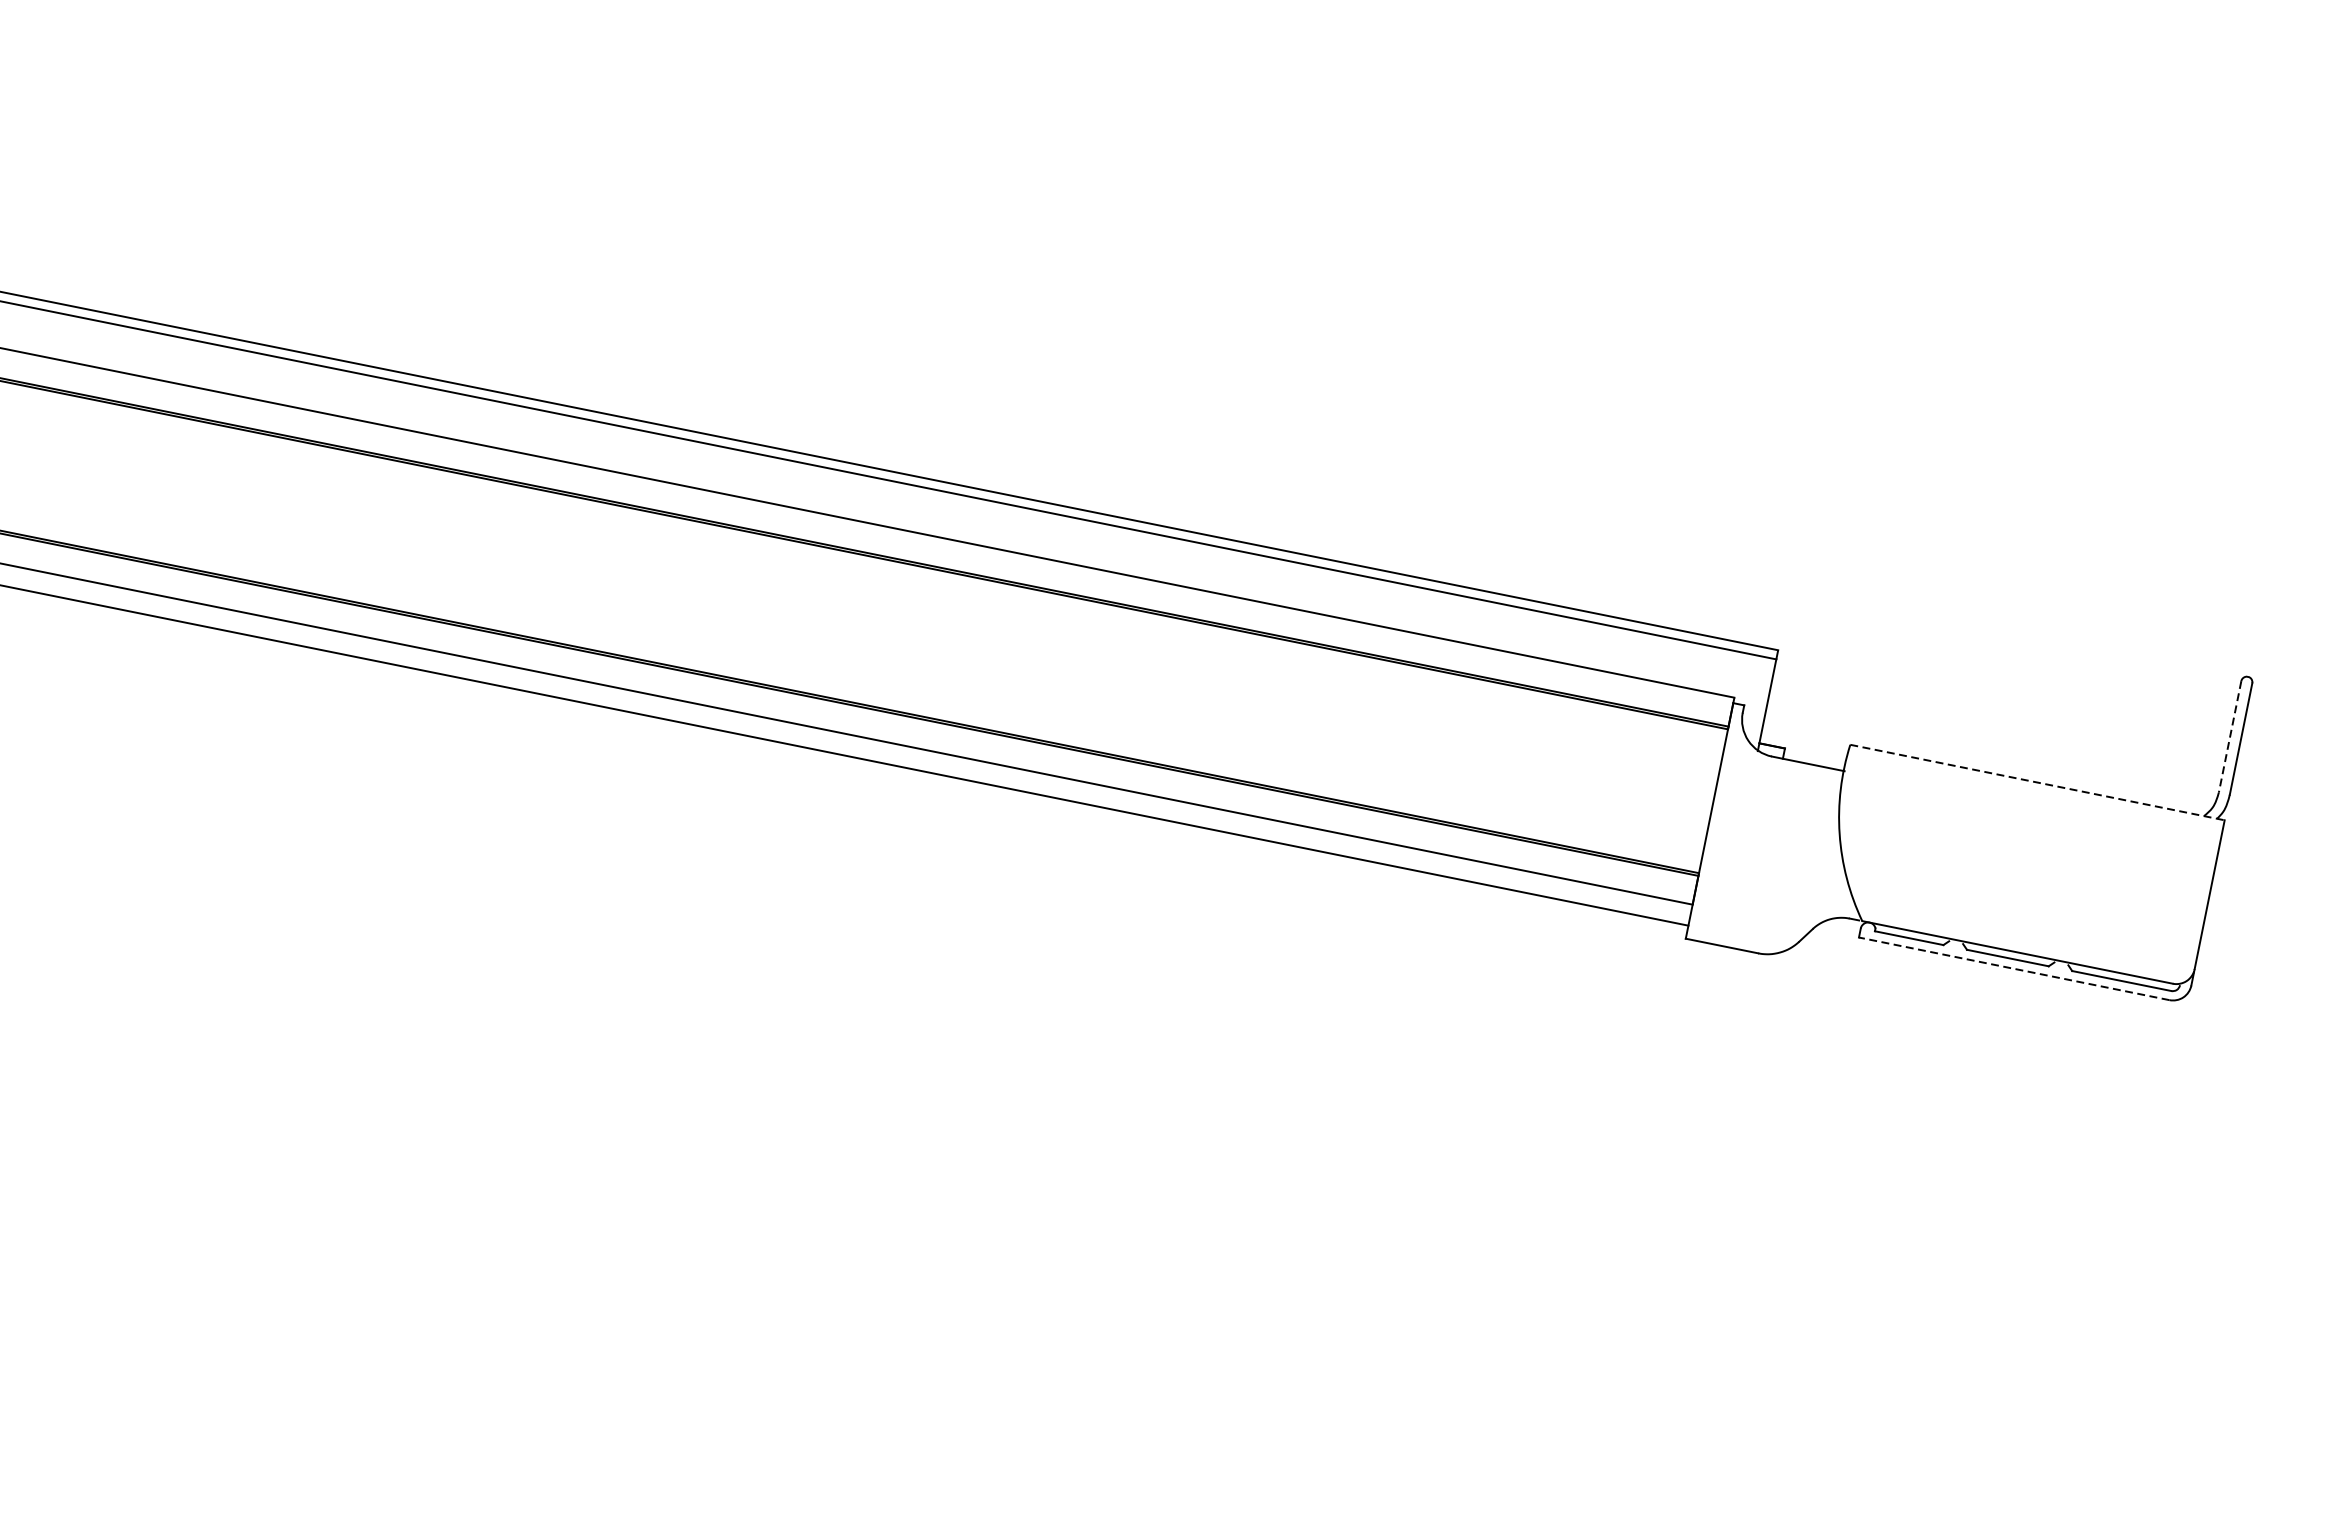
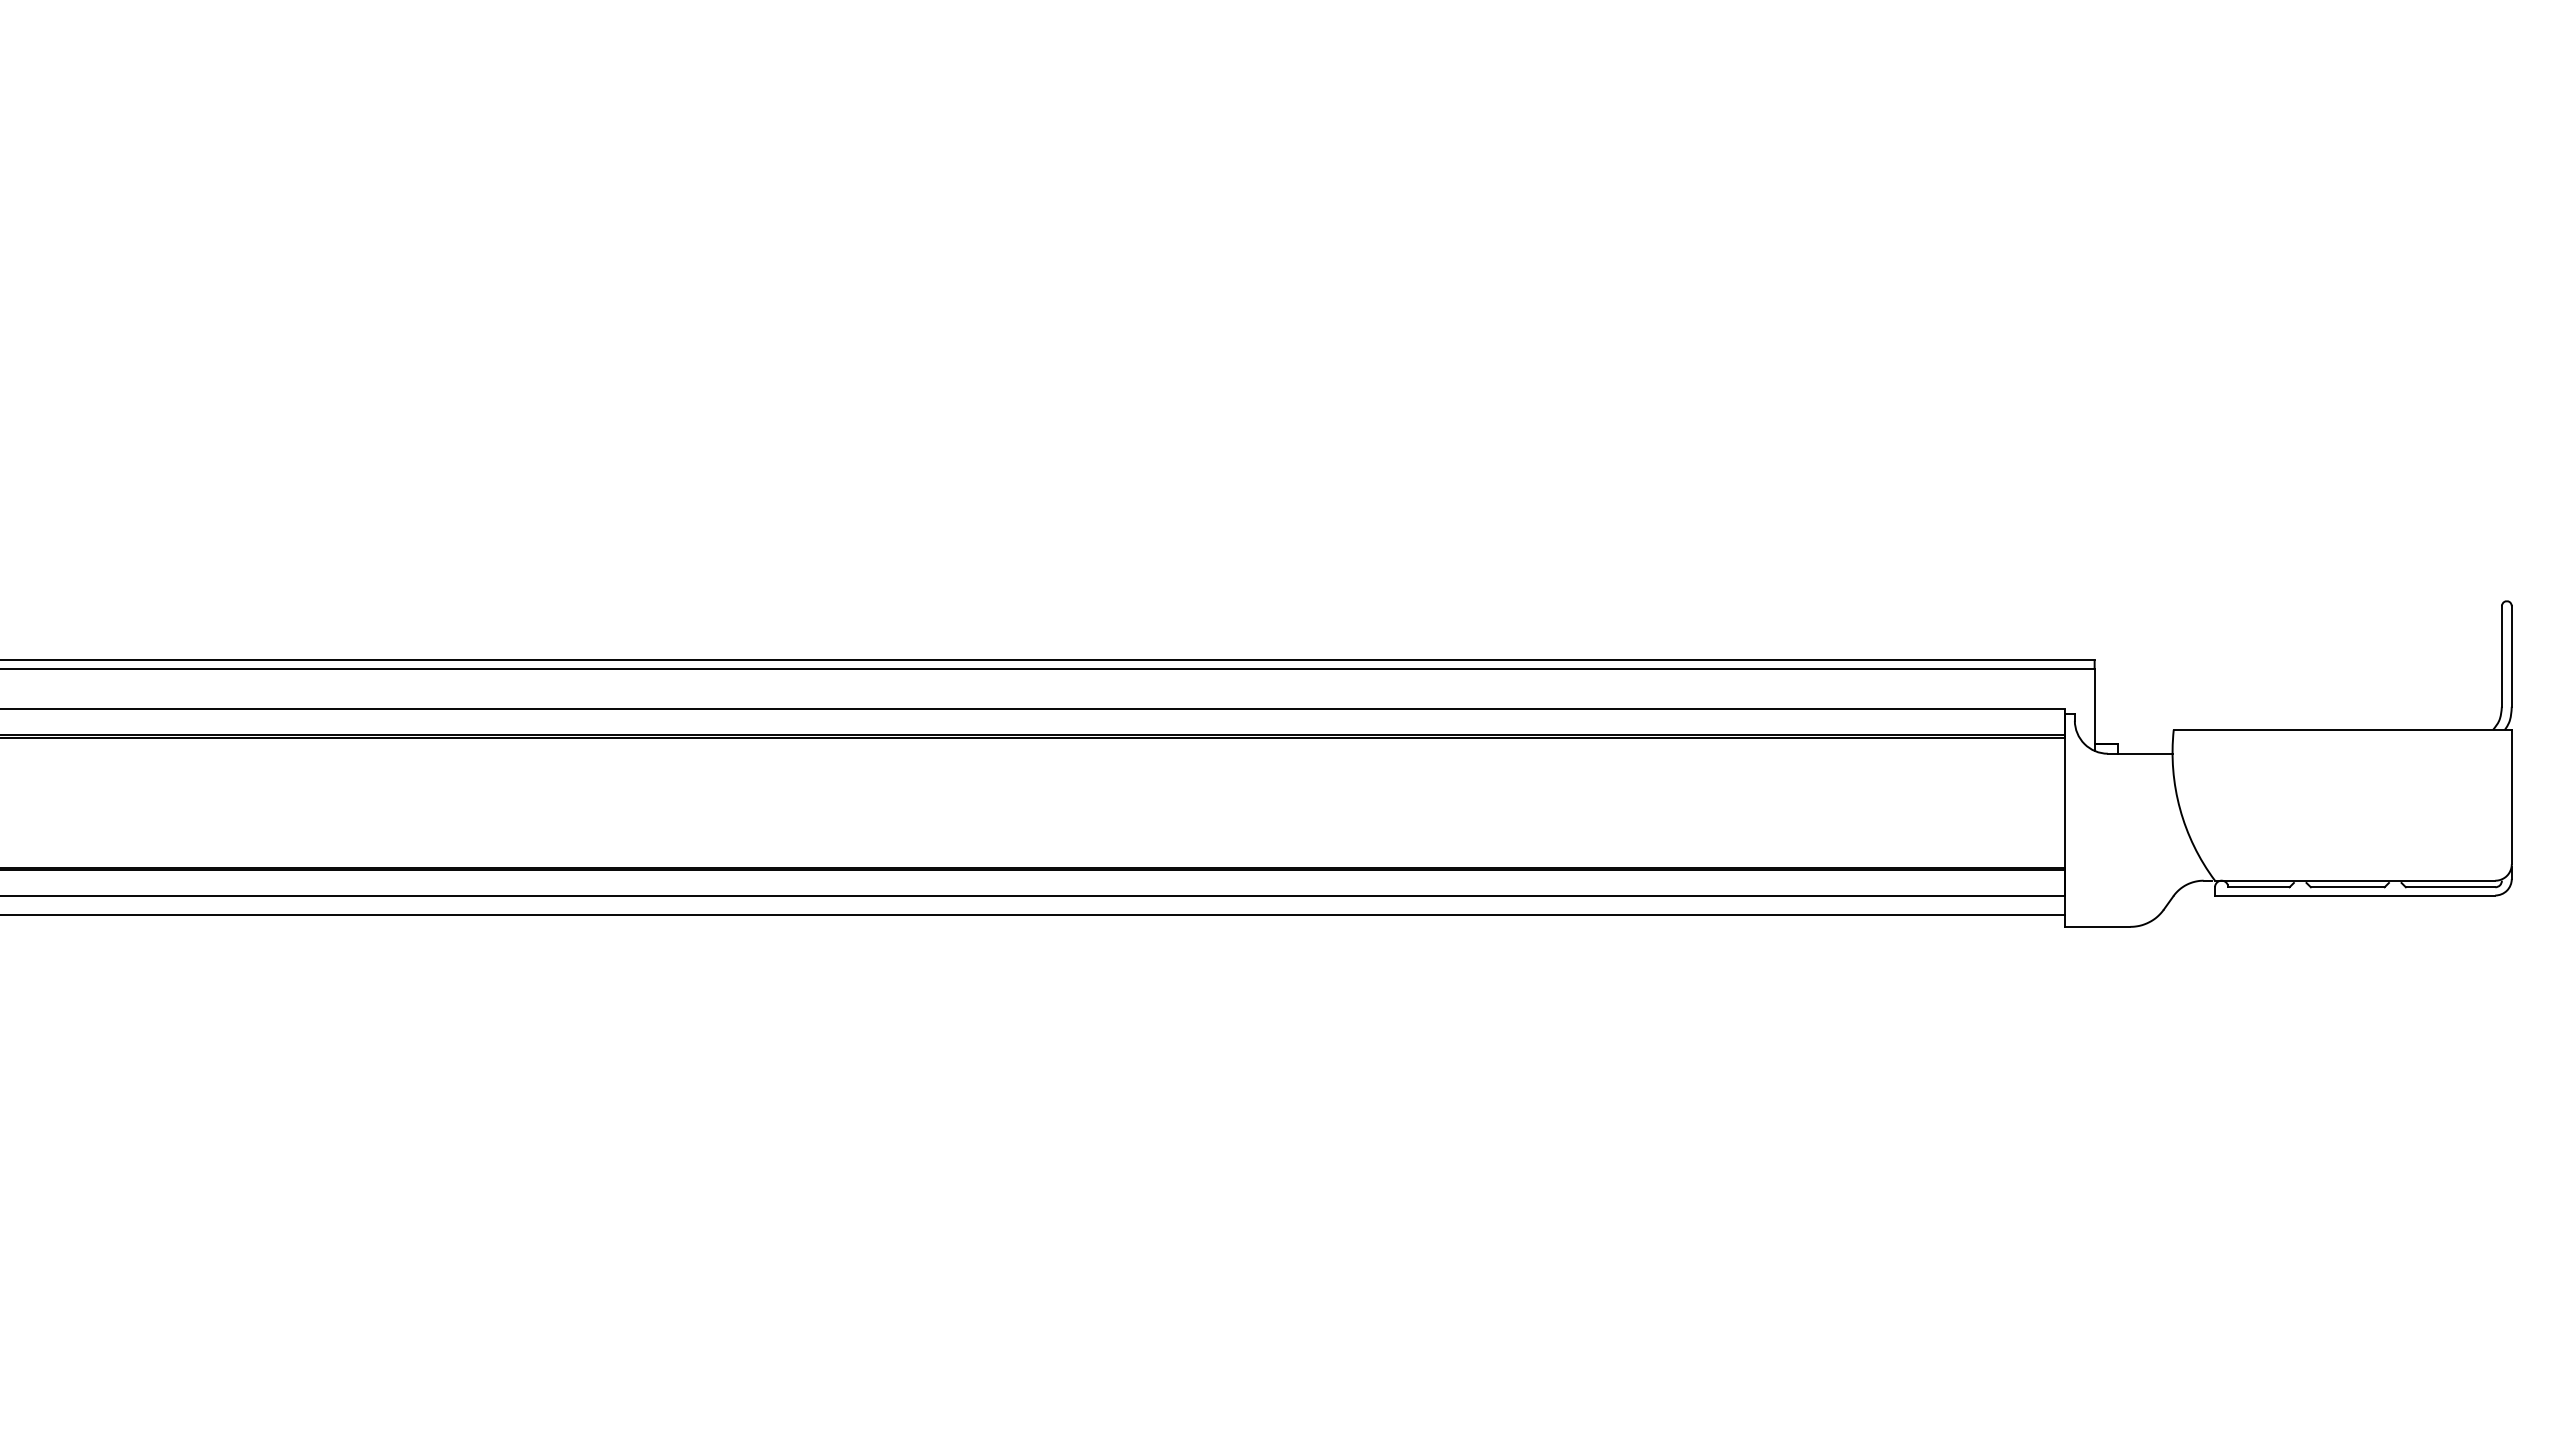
line: (2229, 736) -> (2501, 656), dashed -> solid
line: (2038, 782) -> (2343, 729), dashed -> solid
line: (2013, 968) -> (2354, 895), dashed -> solid

